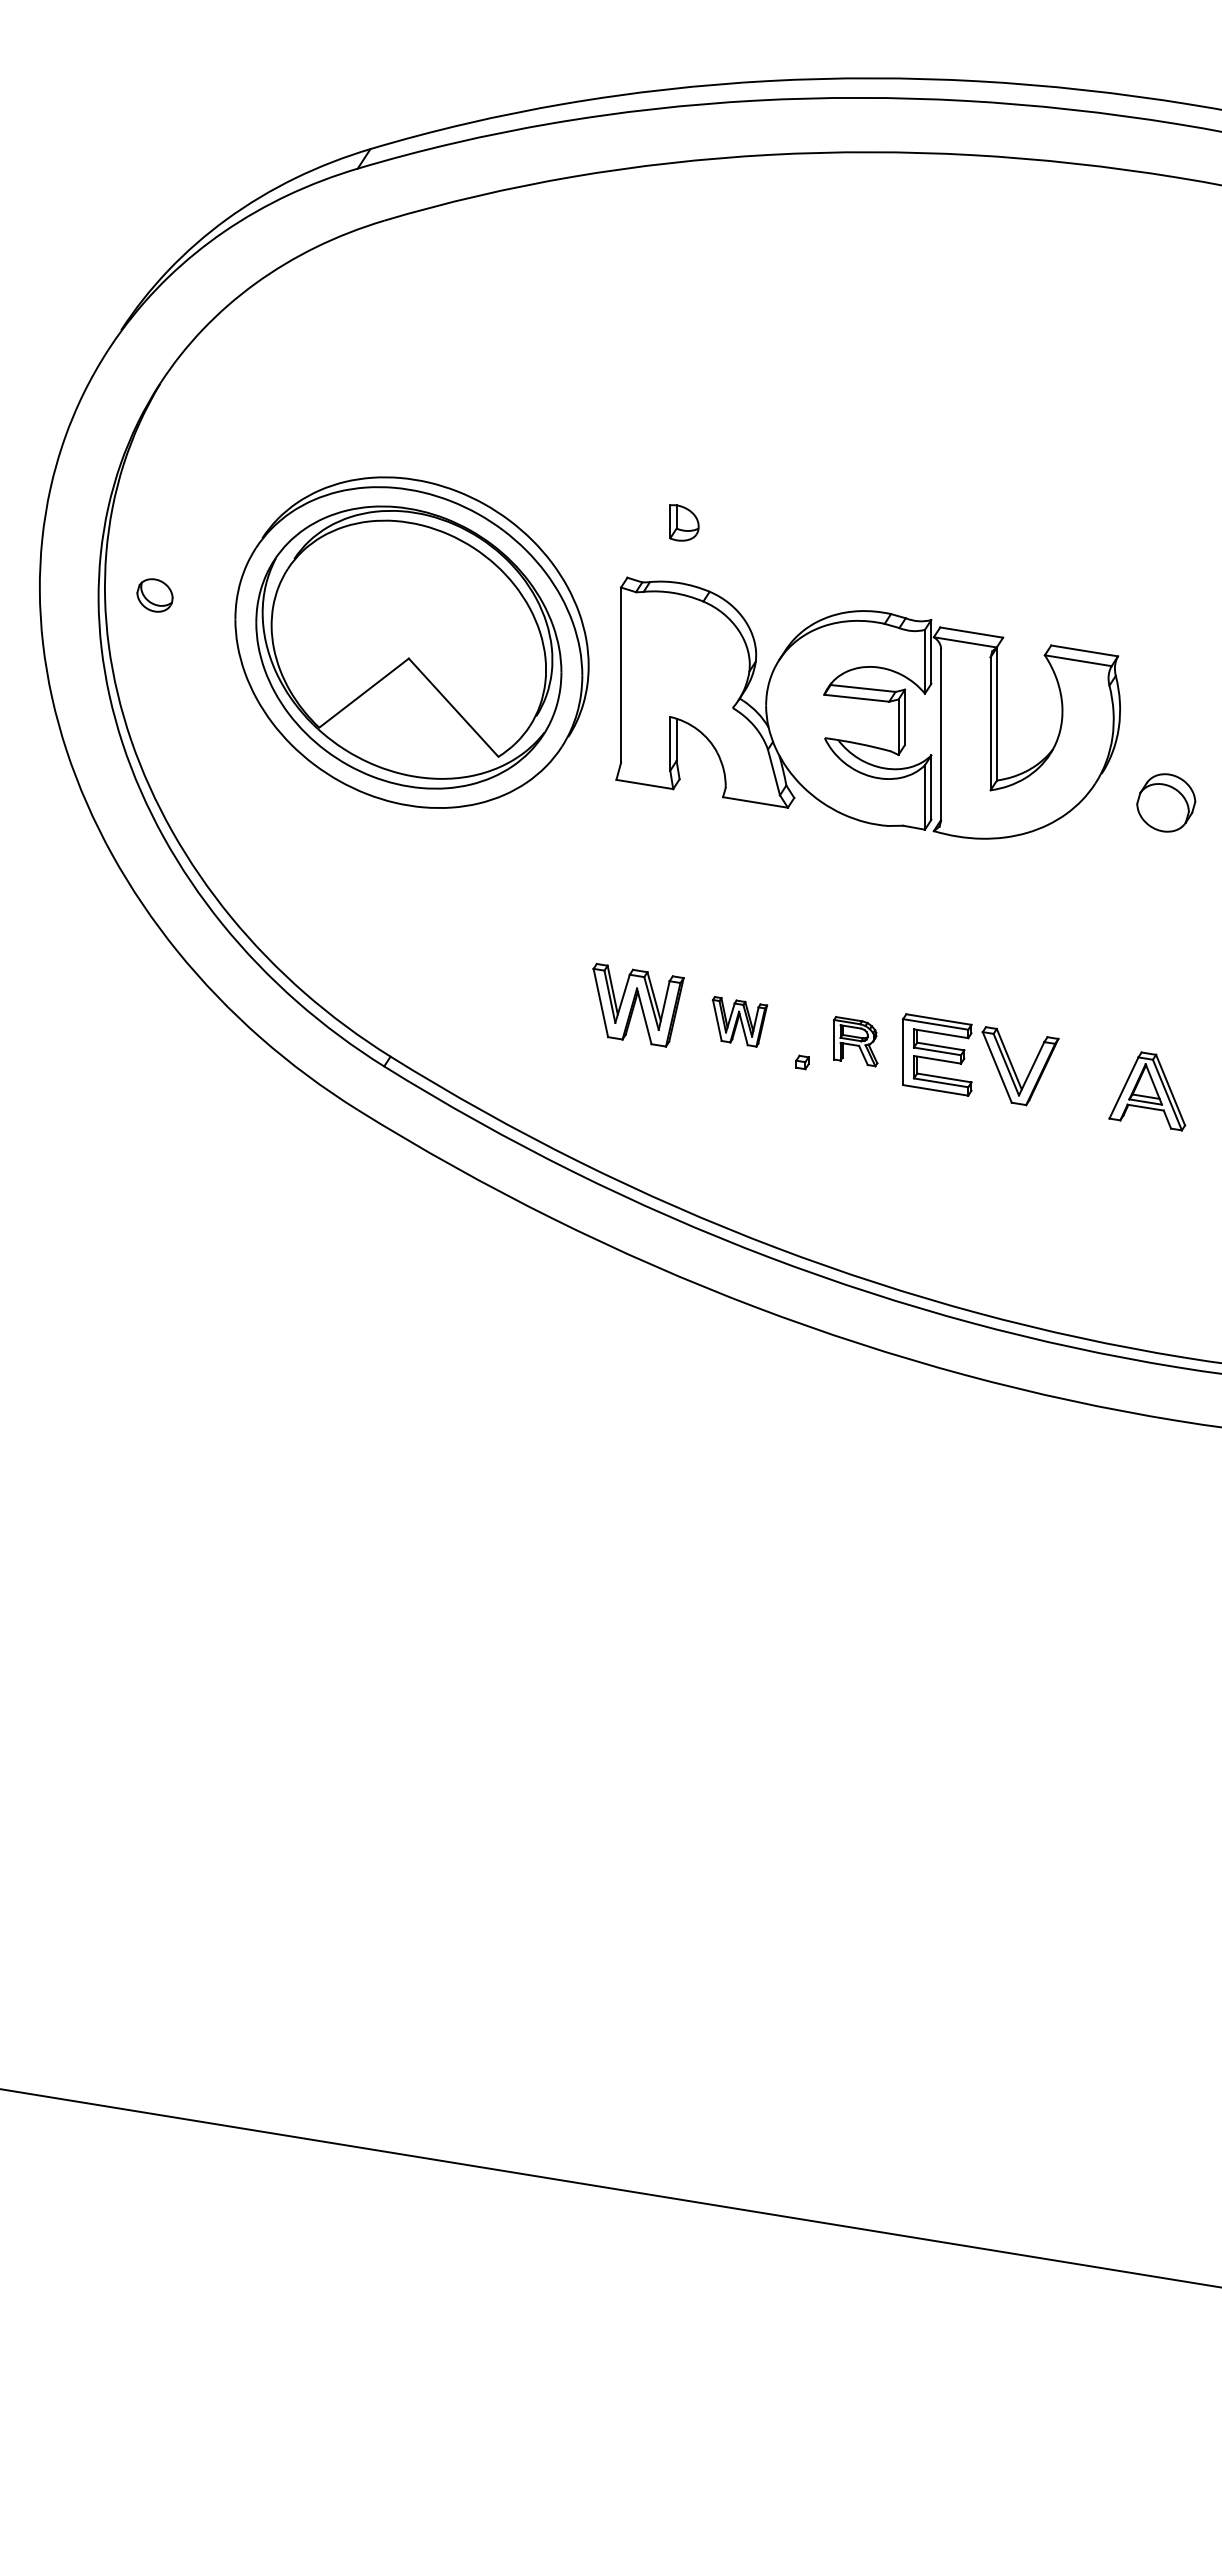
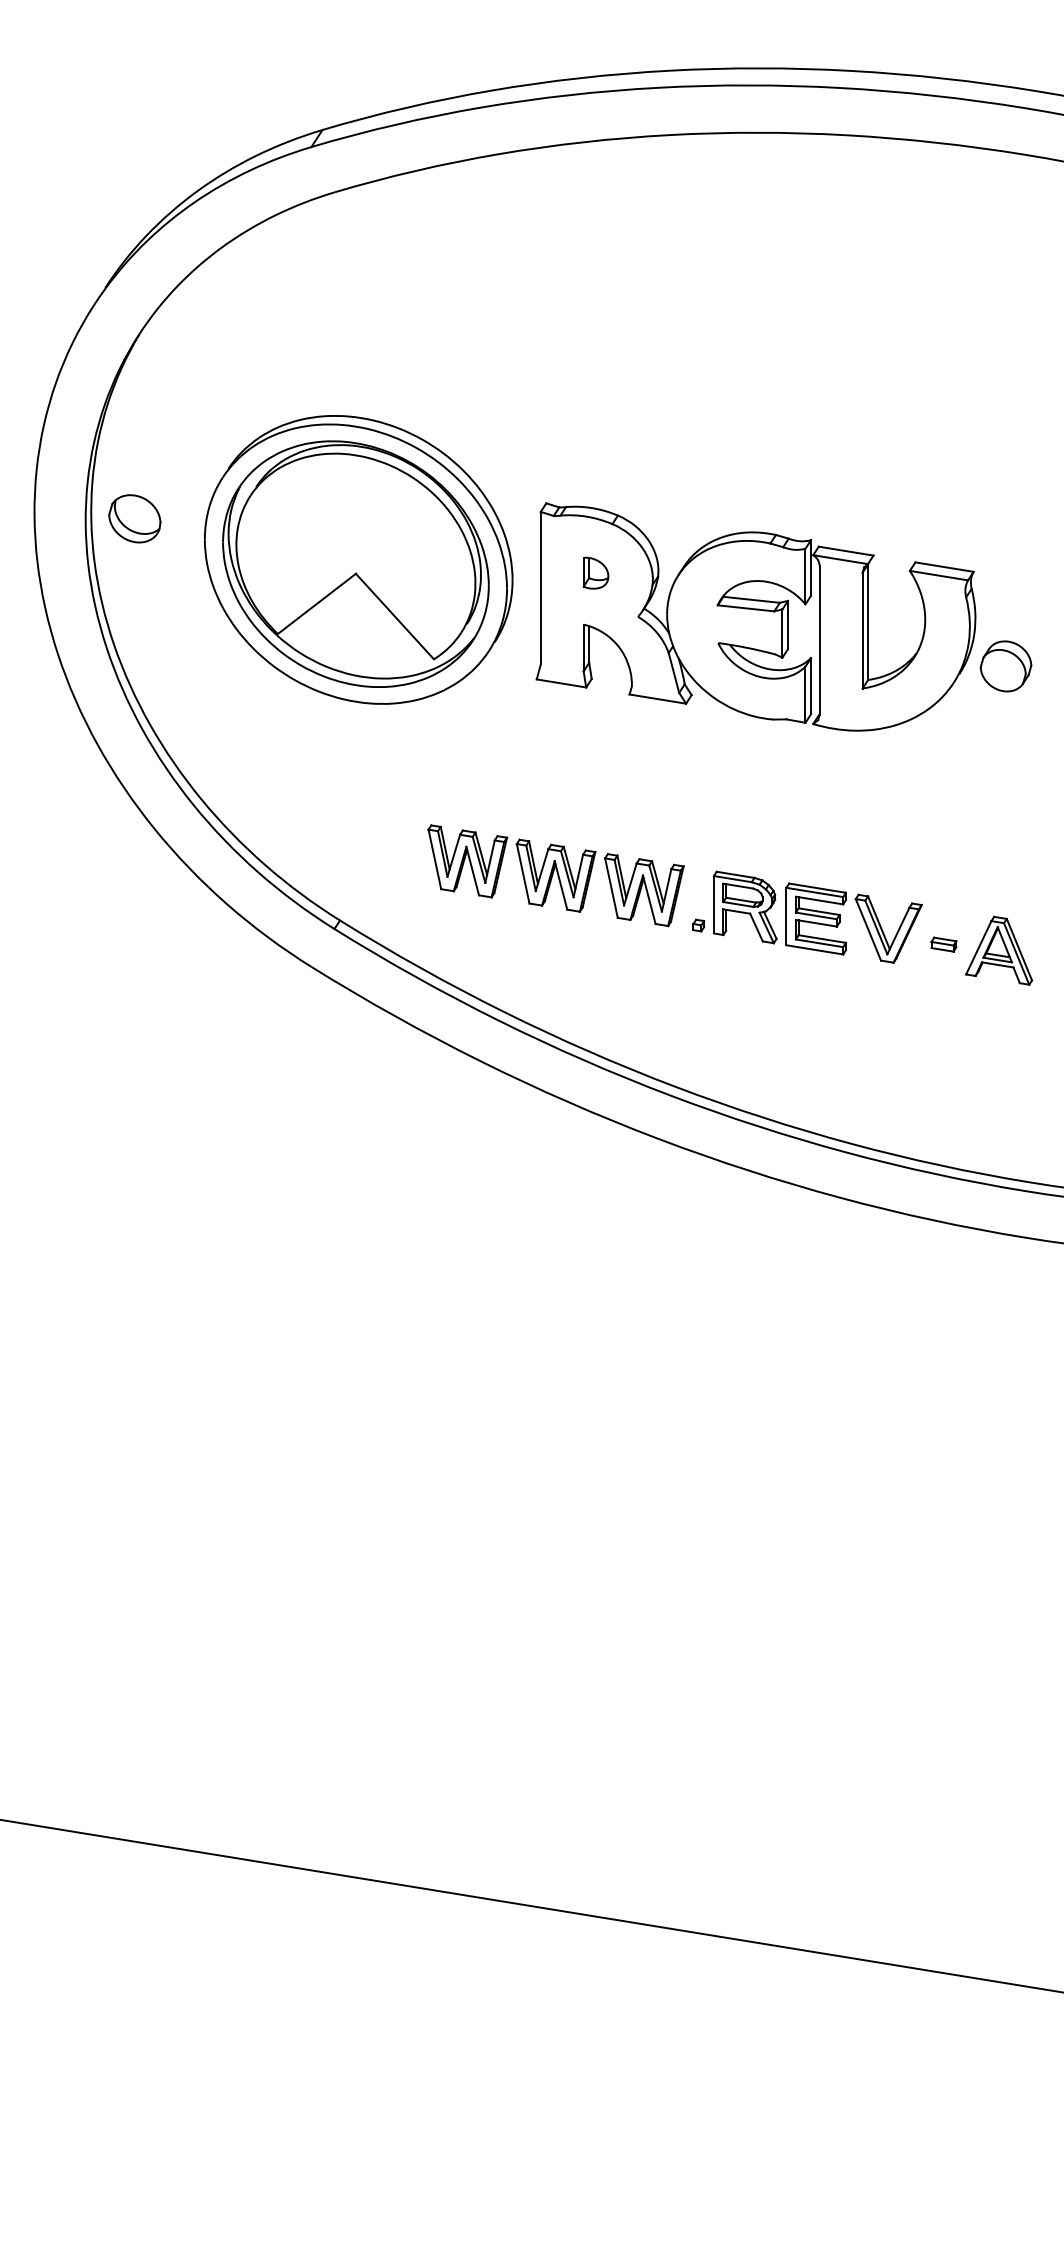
part: (684, 522) -> (596, 572), moved
part: (154, 595) -> (134, 518), size x1.67
part: (1166, 802) -> (1006, 666), moved
part: (537, 988) -> (467, 861), added
part: (739, 1021) -> (643, 889), size x1.67
part: (855, 1041) -> (744, 907), size x1.67
part: (1083, 1084) -> (943, 944), added

